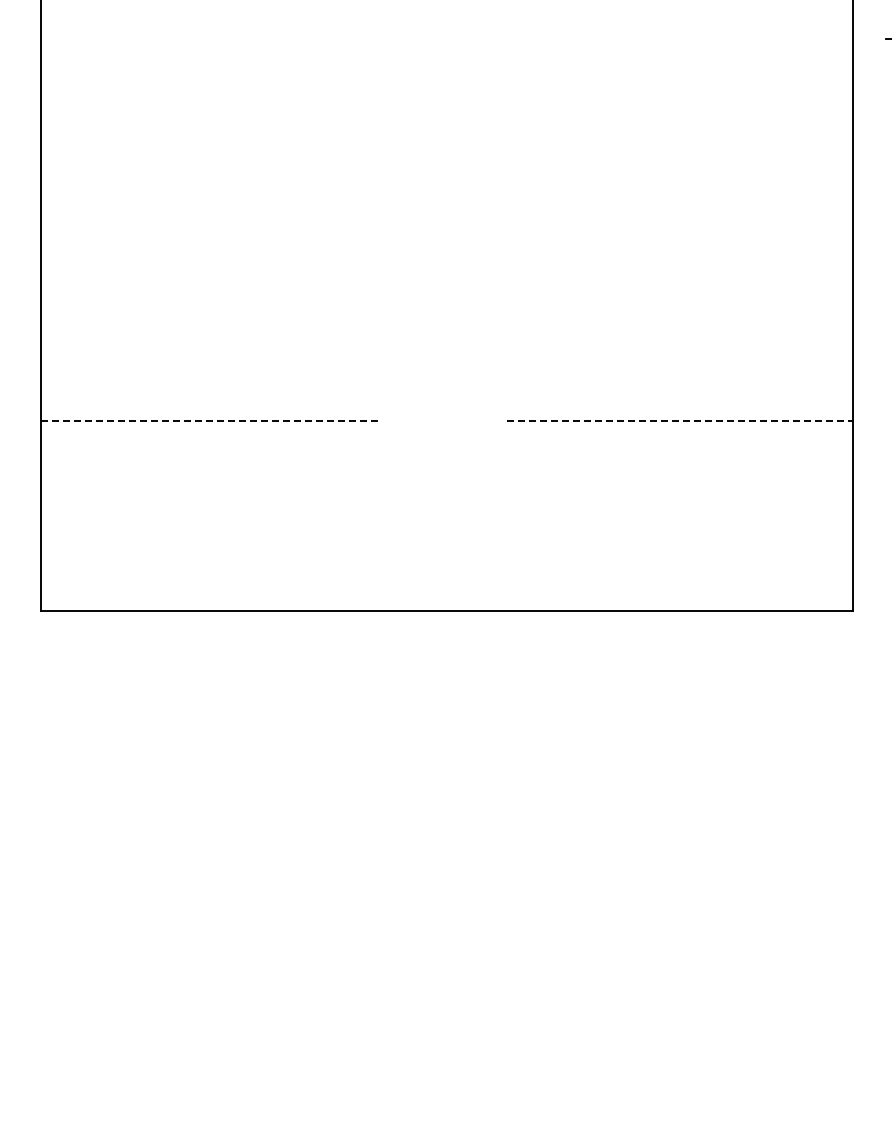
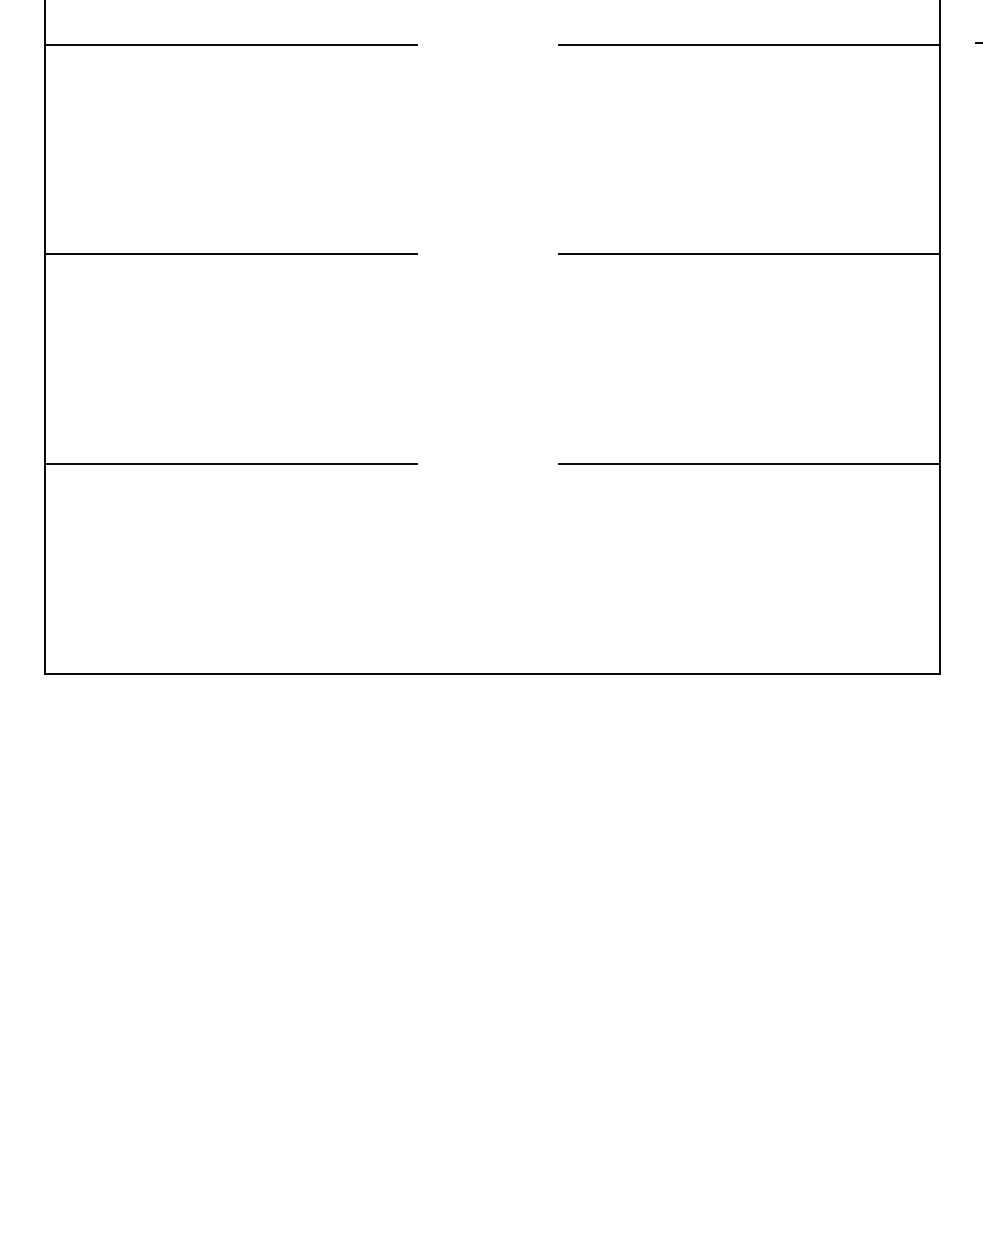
line: (209, 40) -> (230, 44), added
line: (680, 40) -> (749, 44), added
line: (209, 230) -> (230, 254), added
line: (680, 230) -> (749, 254), added
line: (209, 420) -> (230, 463), dashed -> solid
line: (680, 420) -> (749, 463), dashed -> solid

